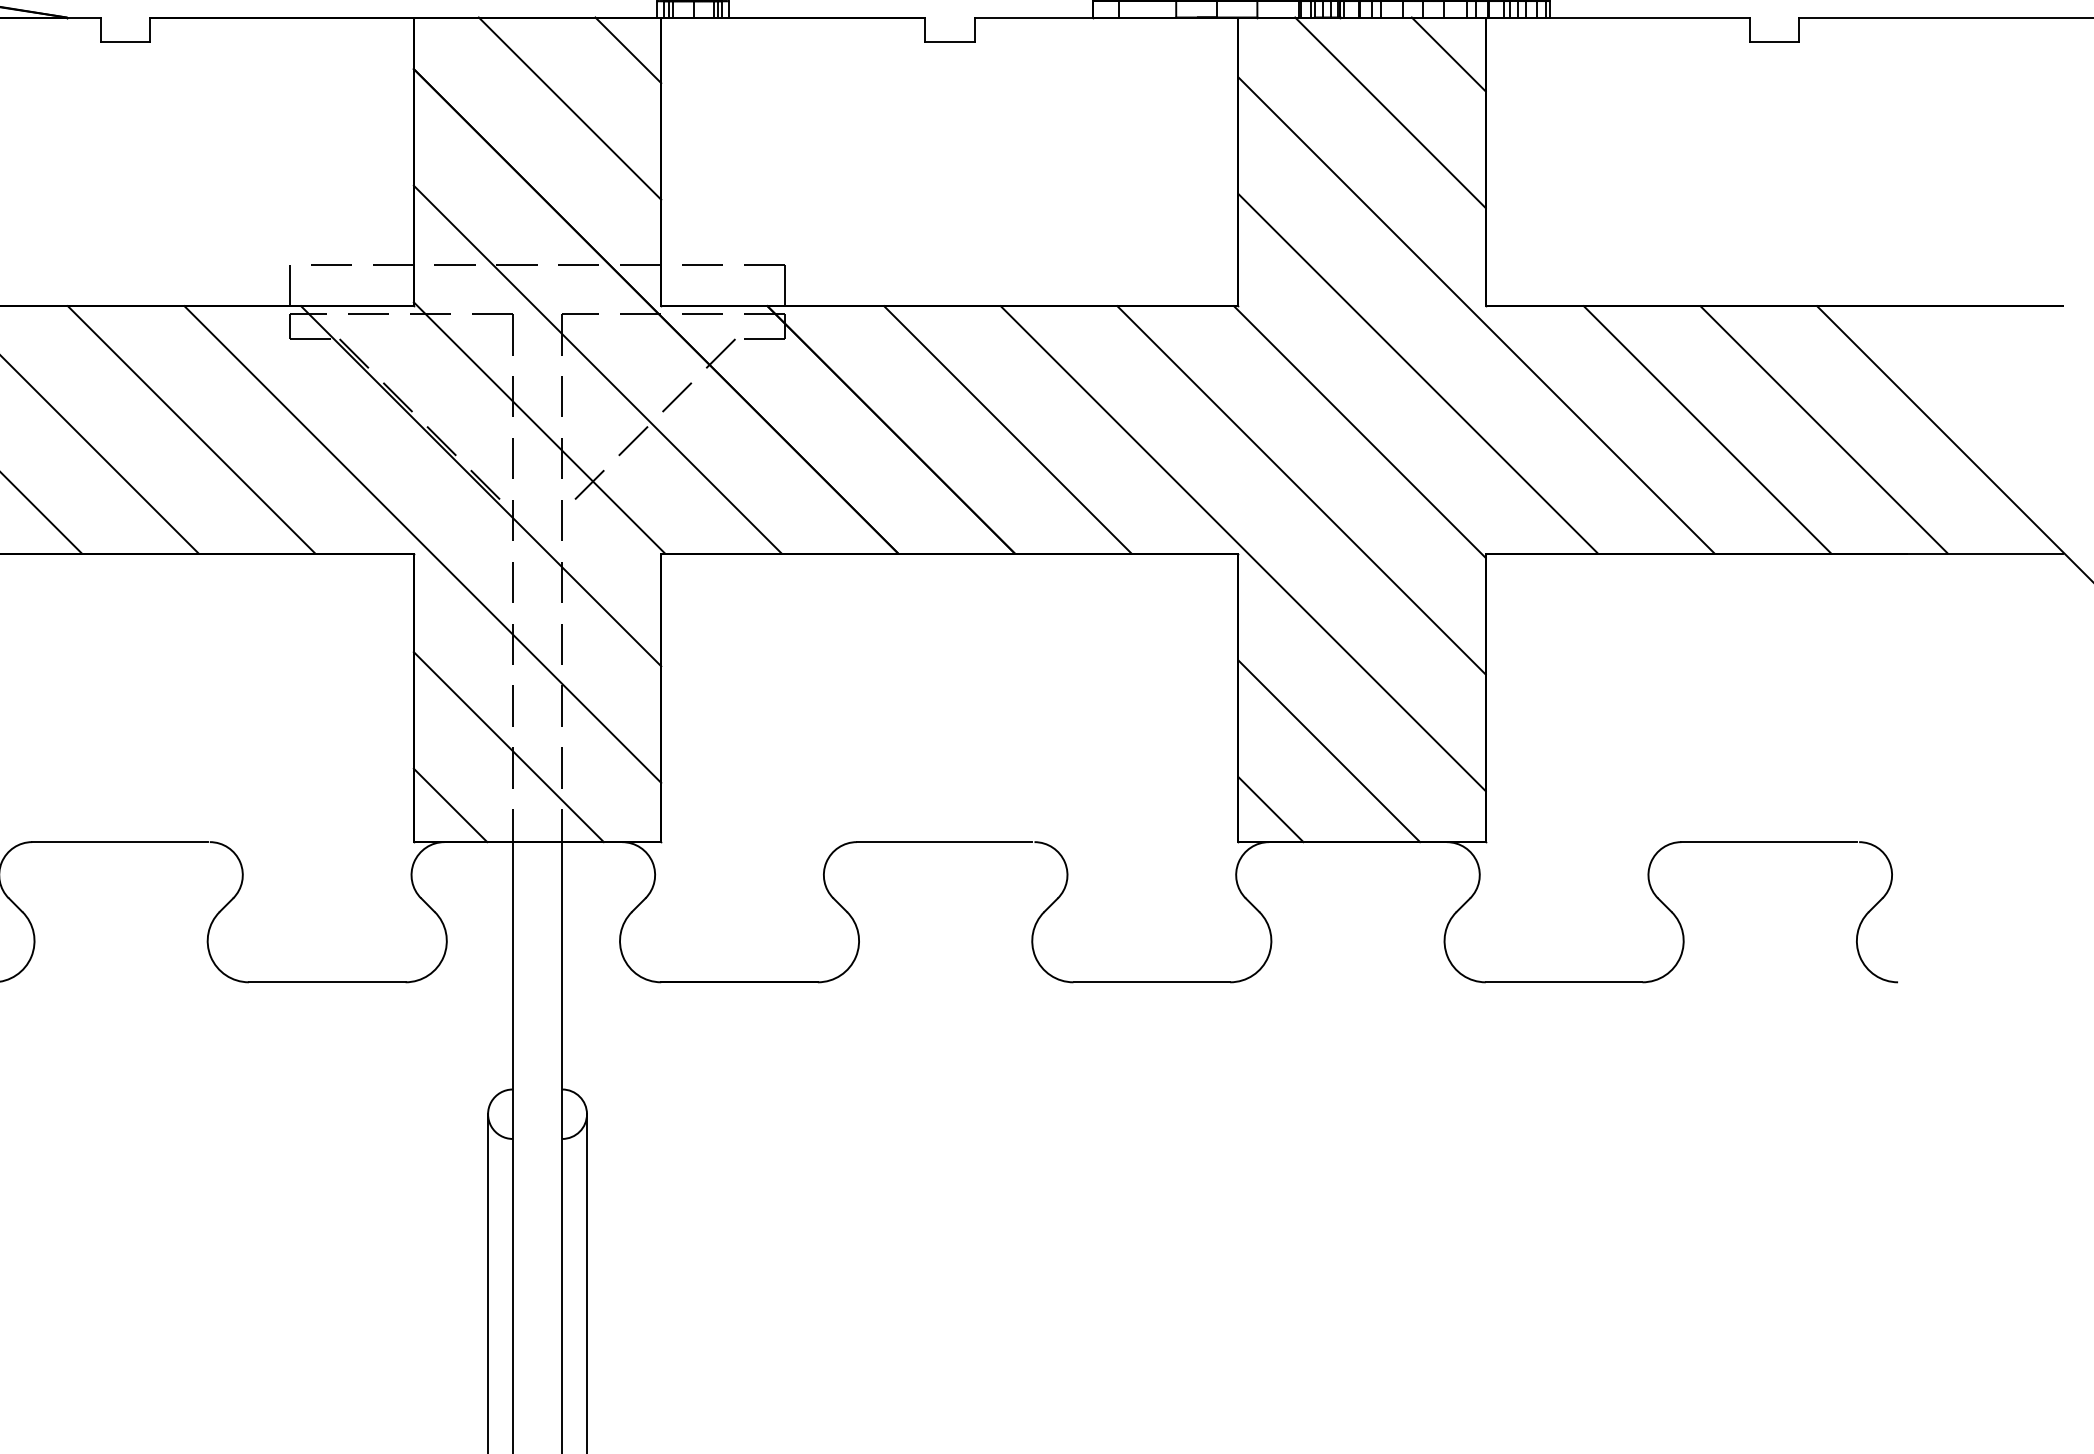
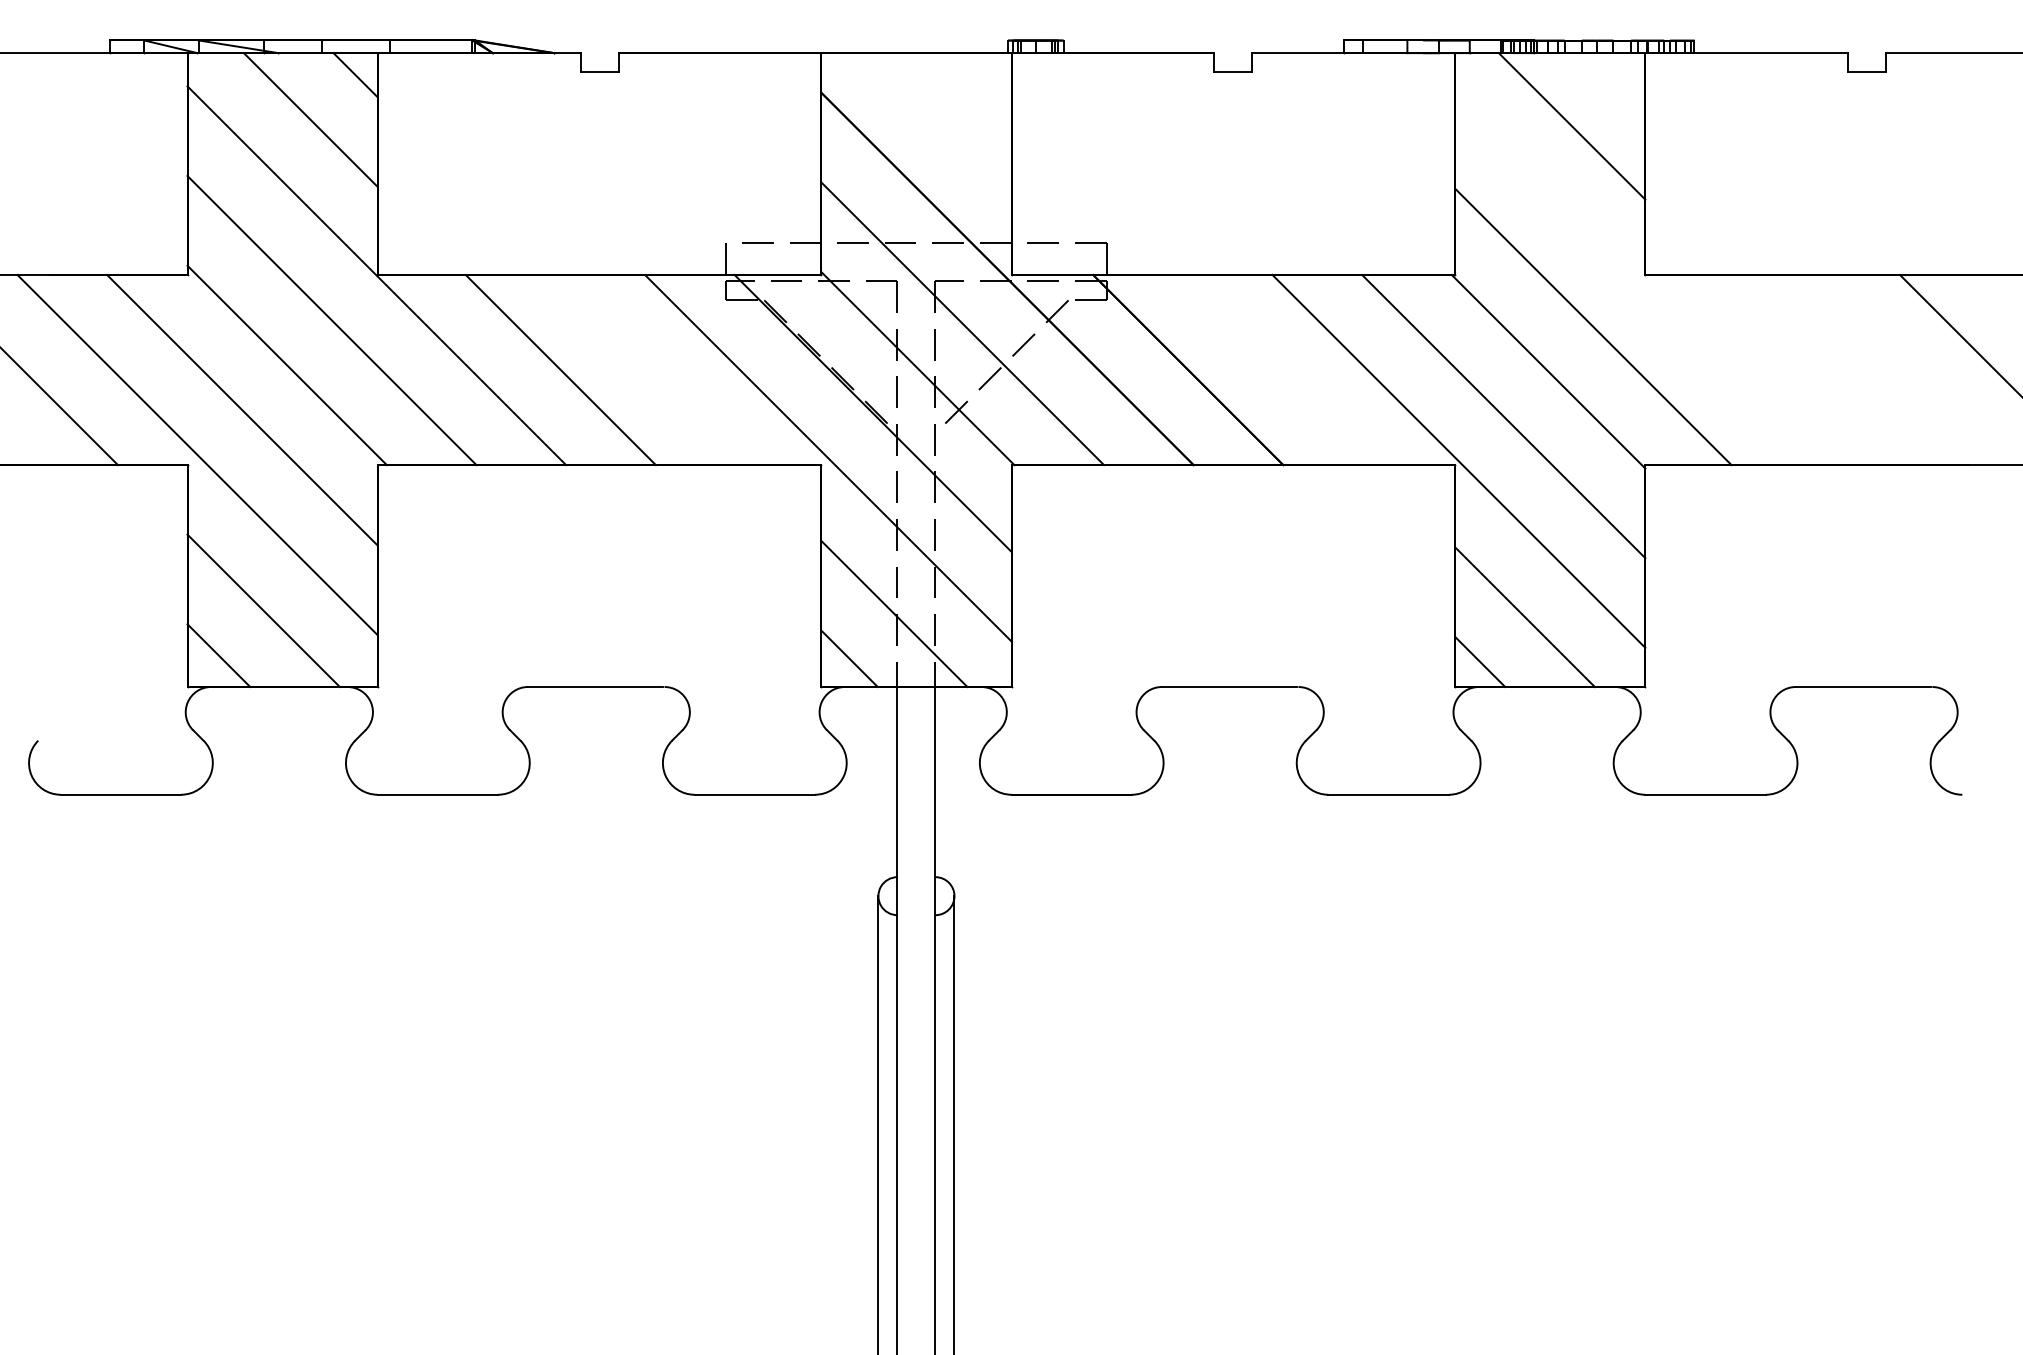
line: (627, 50) -> (985, 78), removed
line: (1448, 54) -> (1616, 81), removed
line: (570, 109) -> (941, 123), removed
line: (1476, 315) -> (1638, 282), removed
line: (191, 429) -> (650, 369), removed
line: (1007, 429) -> (1277, 369), removed
line: (1707, 429) -> (1815, 369), removed
line: (1824, 429) -> (1905, 369), removed

